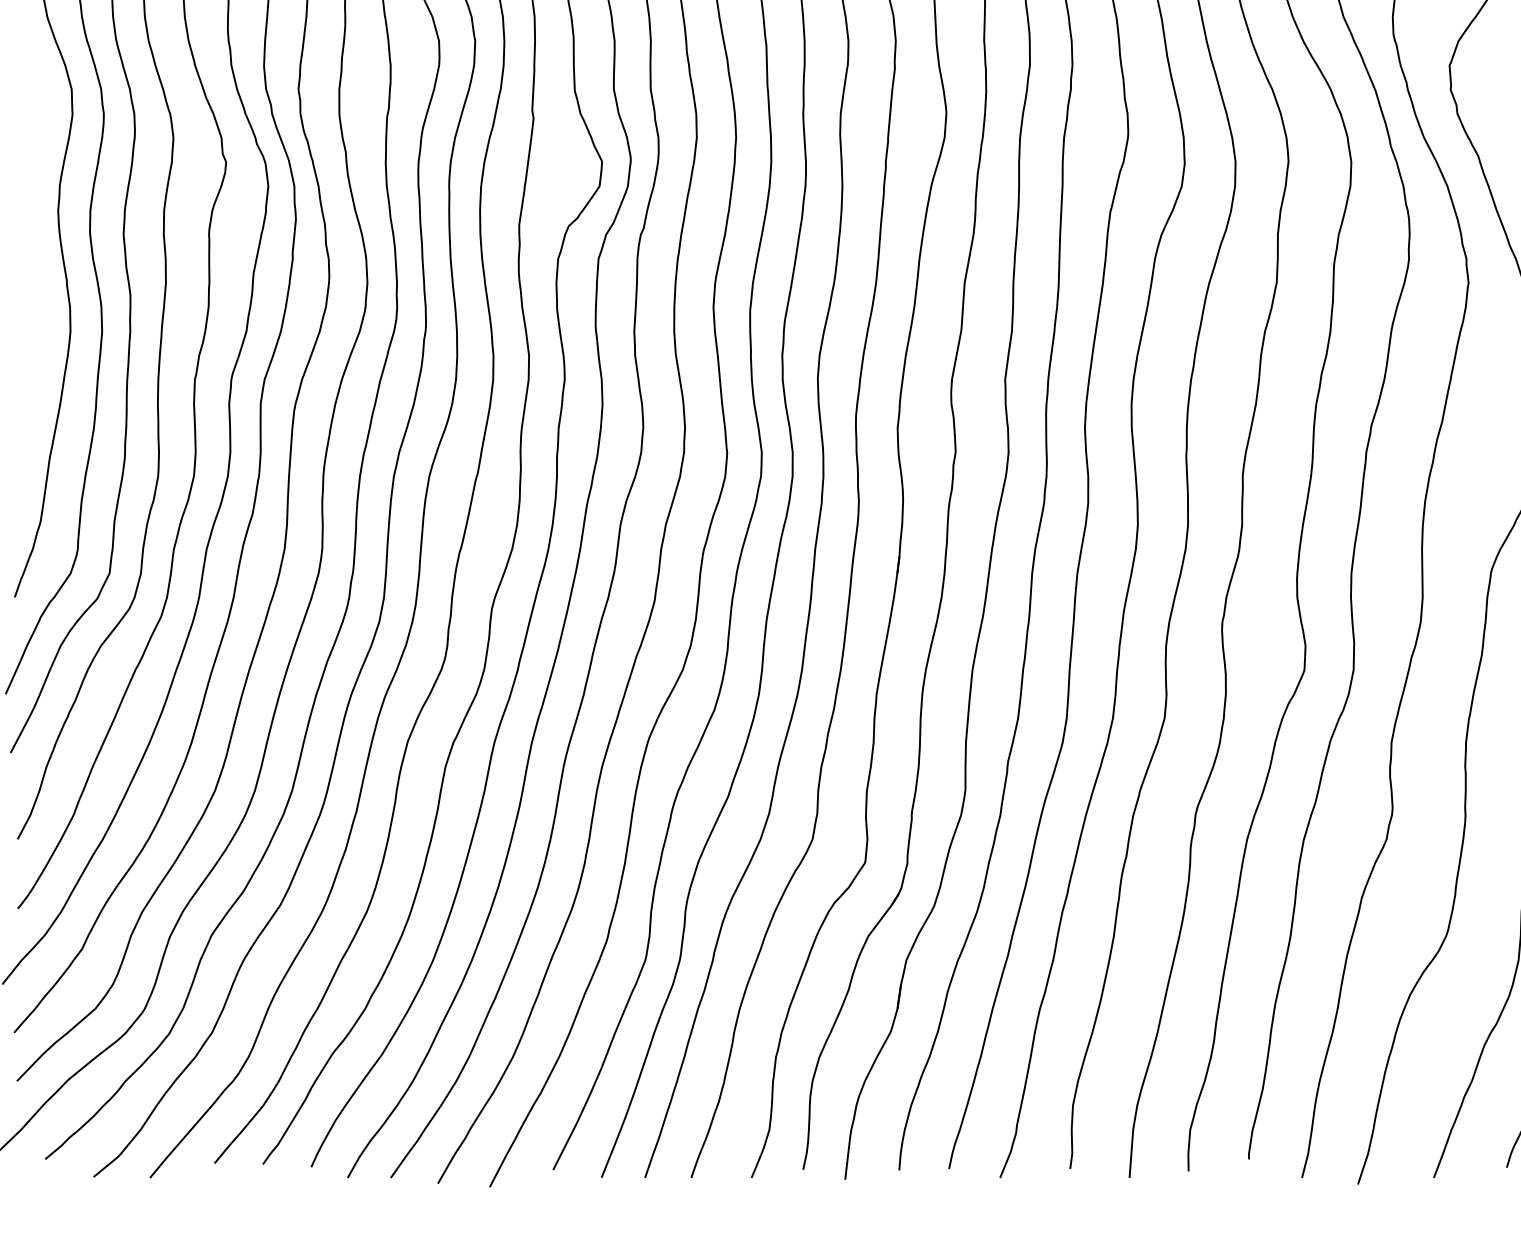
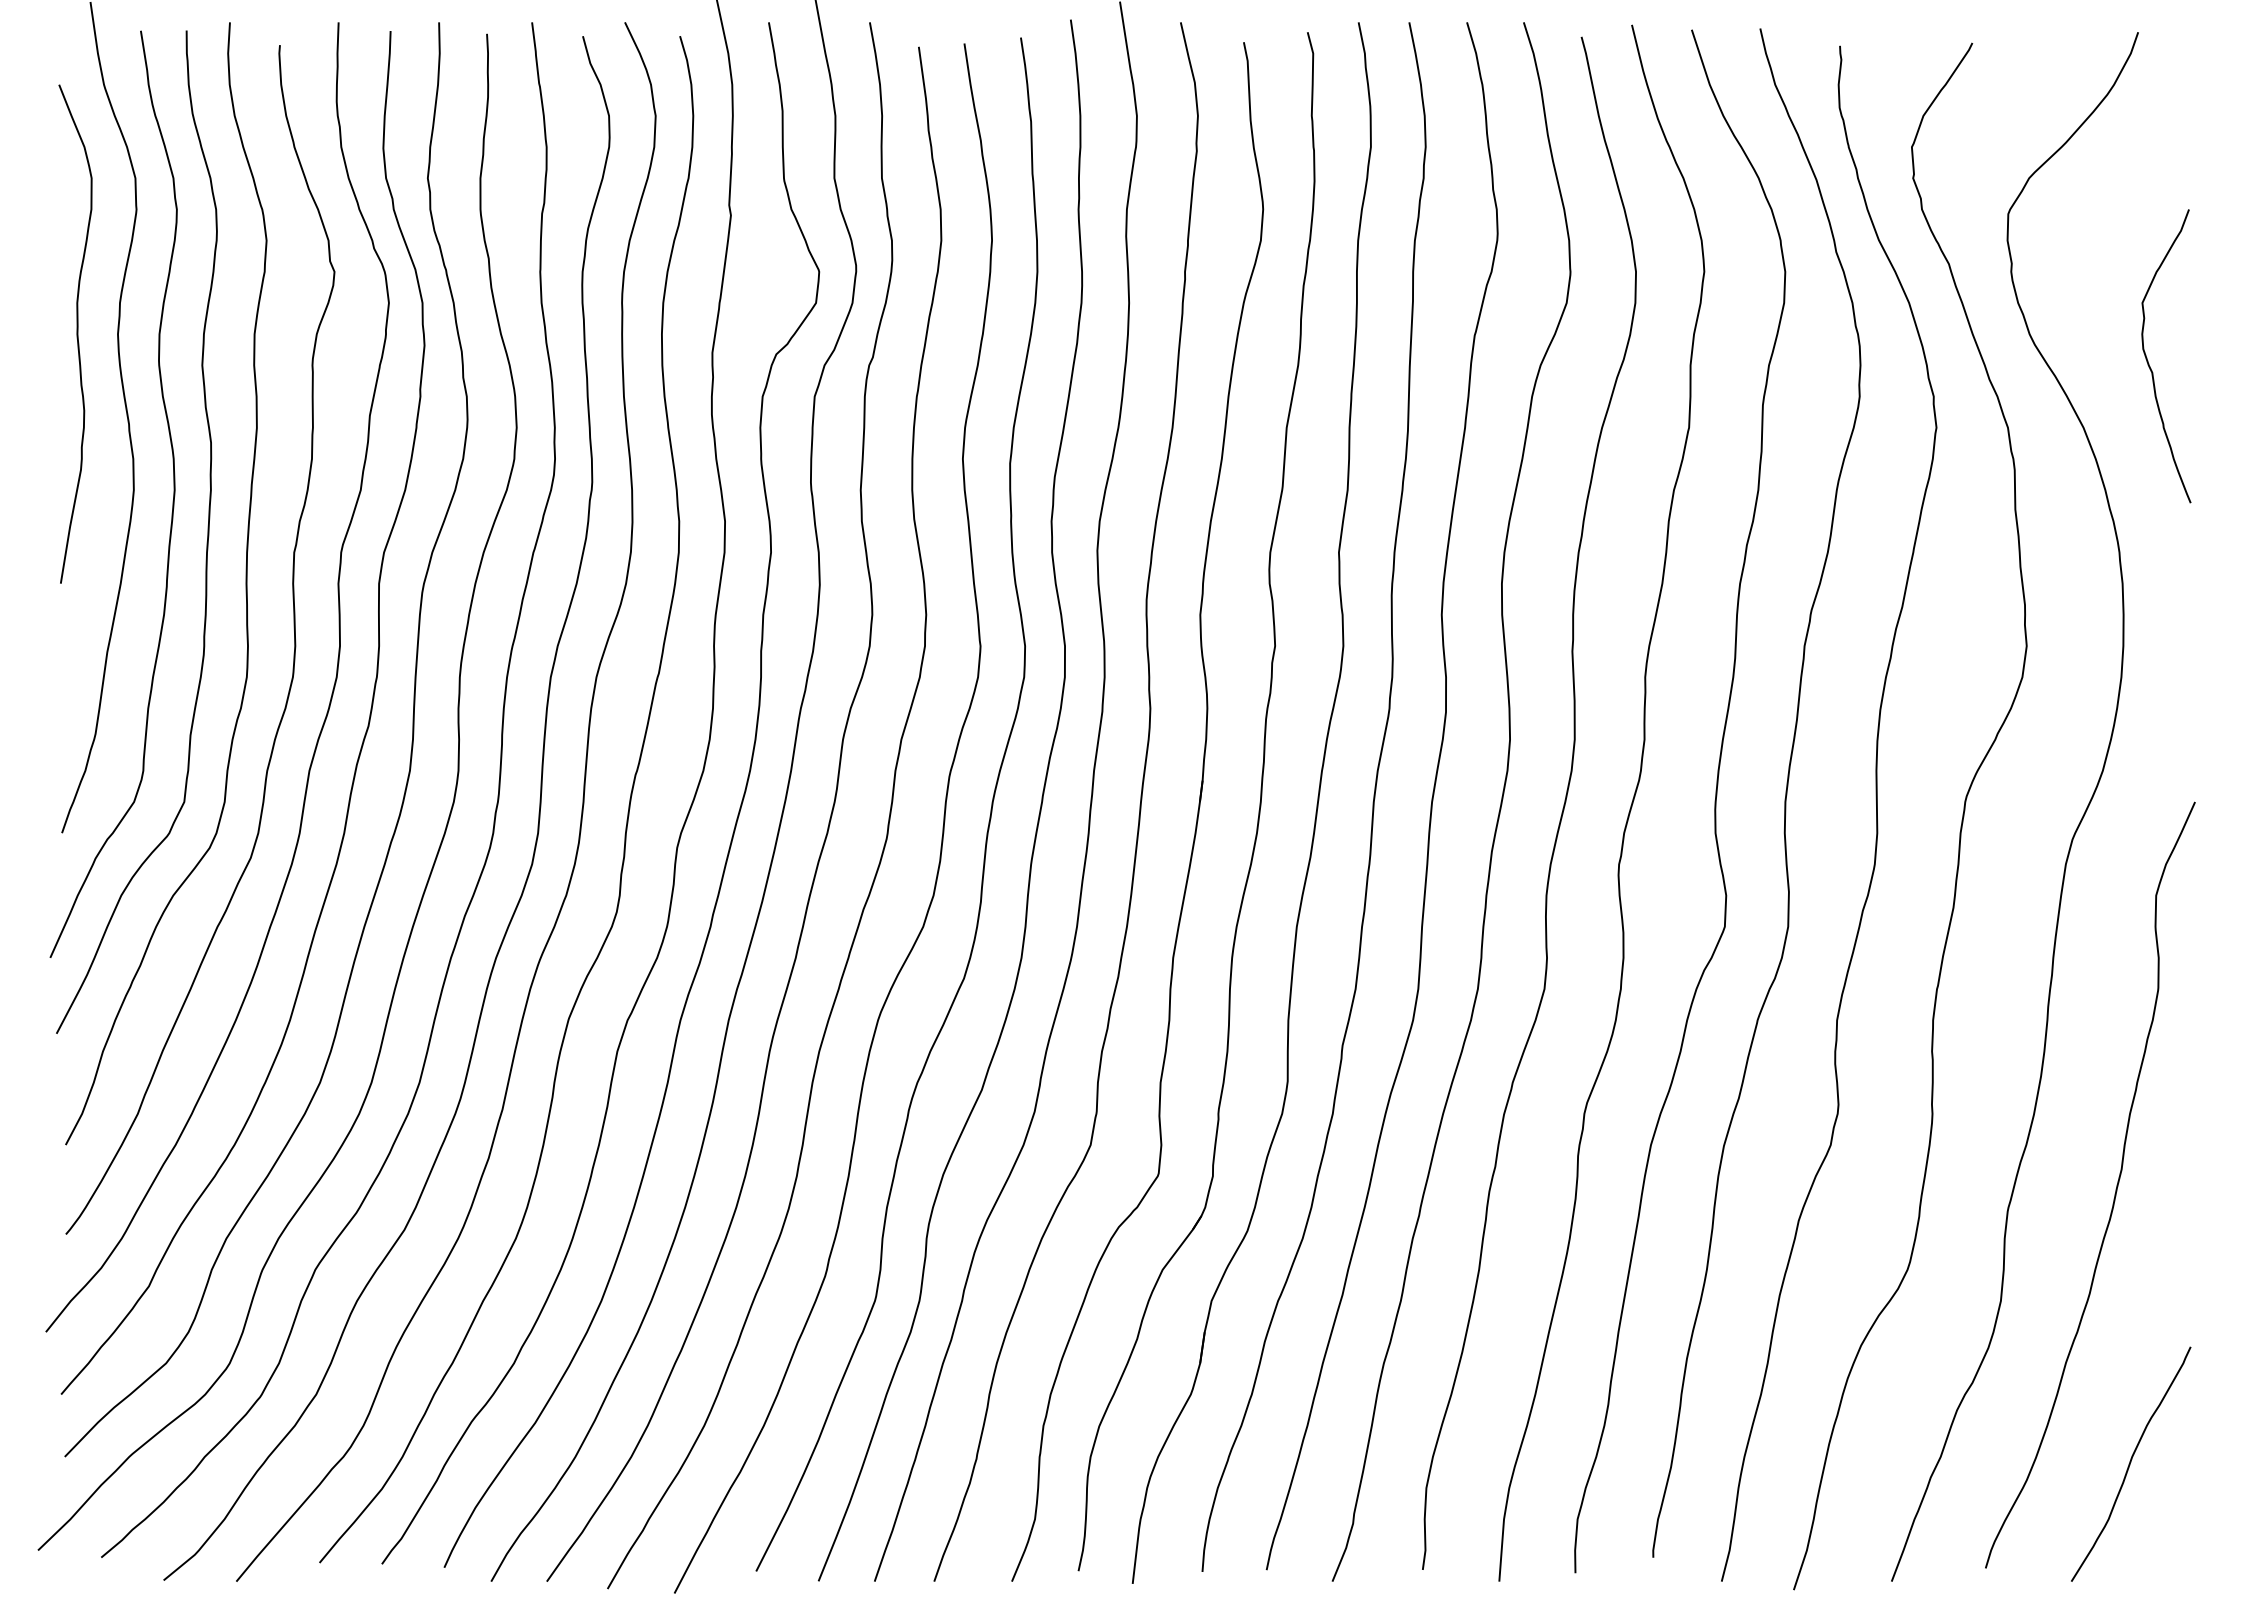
curve: (26, 209) -> (76, 333), added

